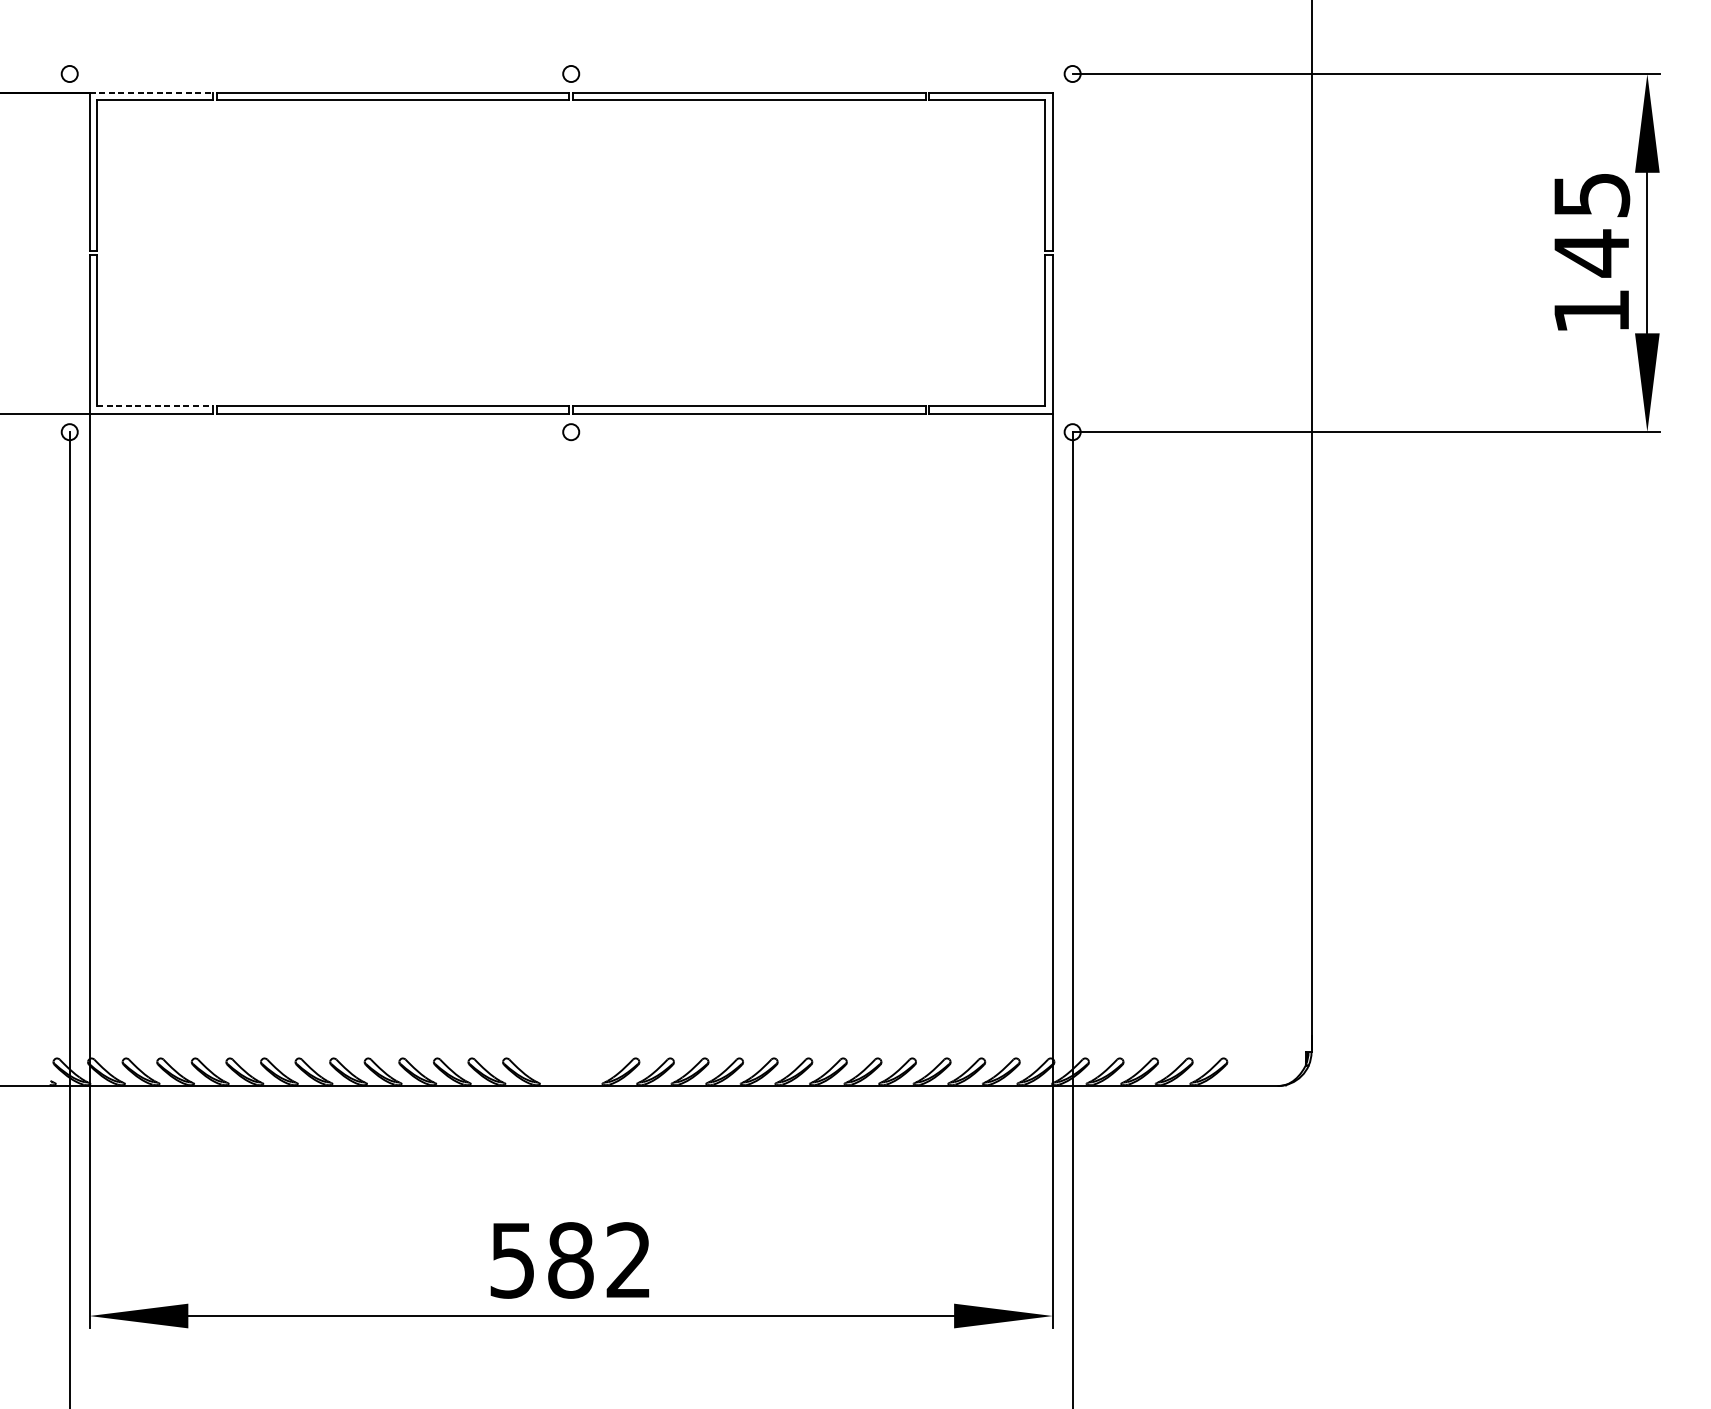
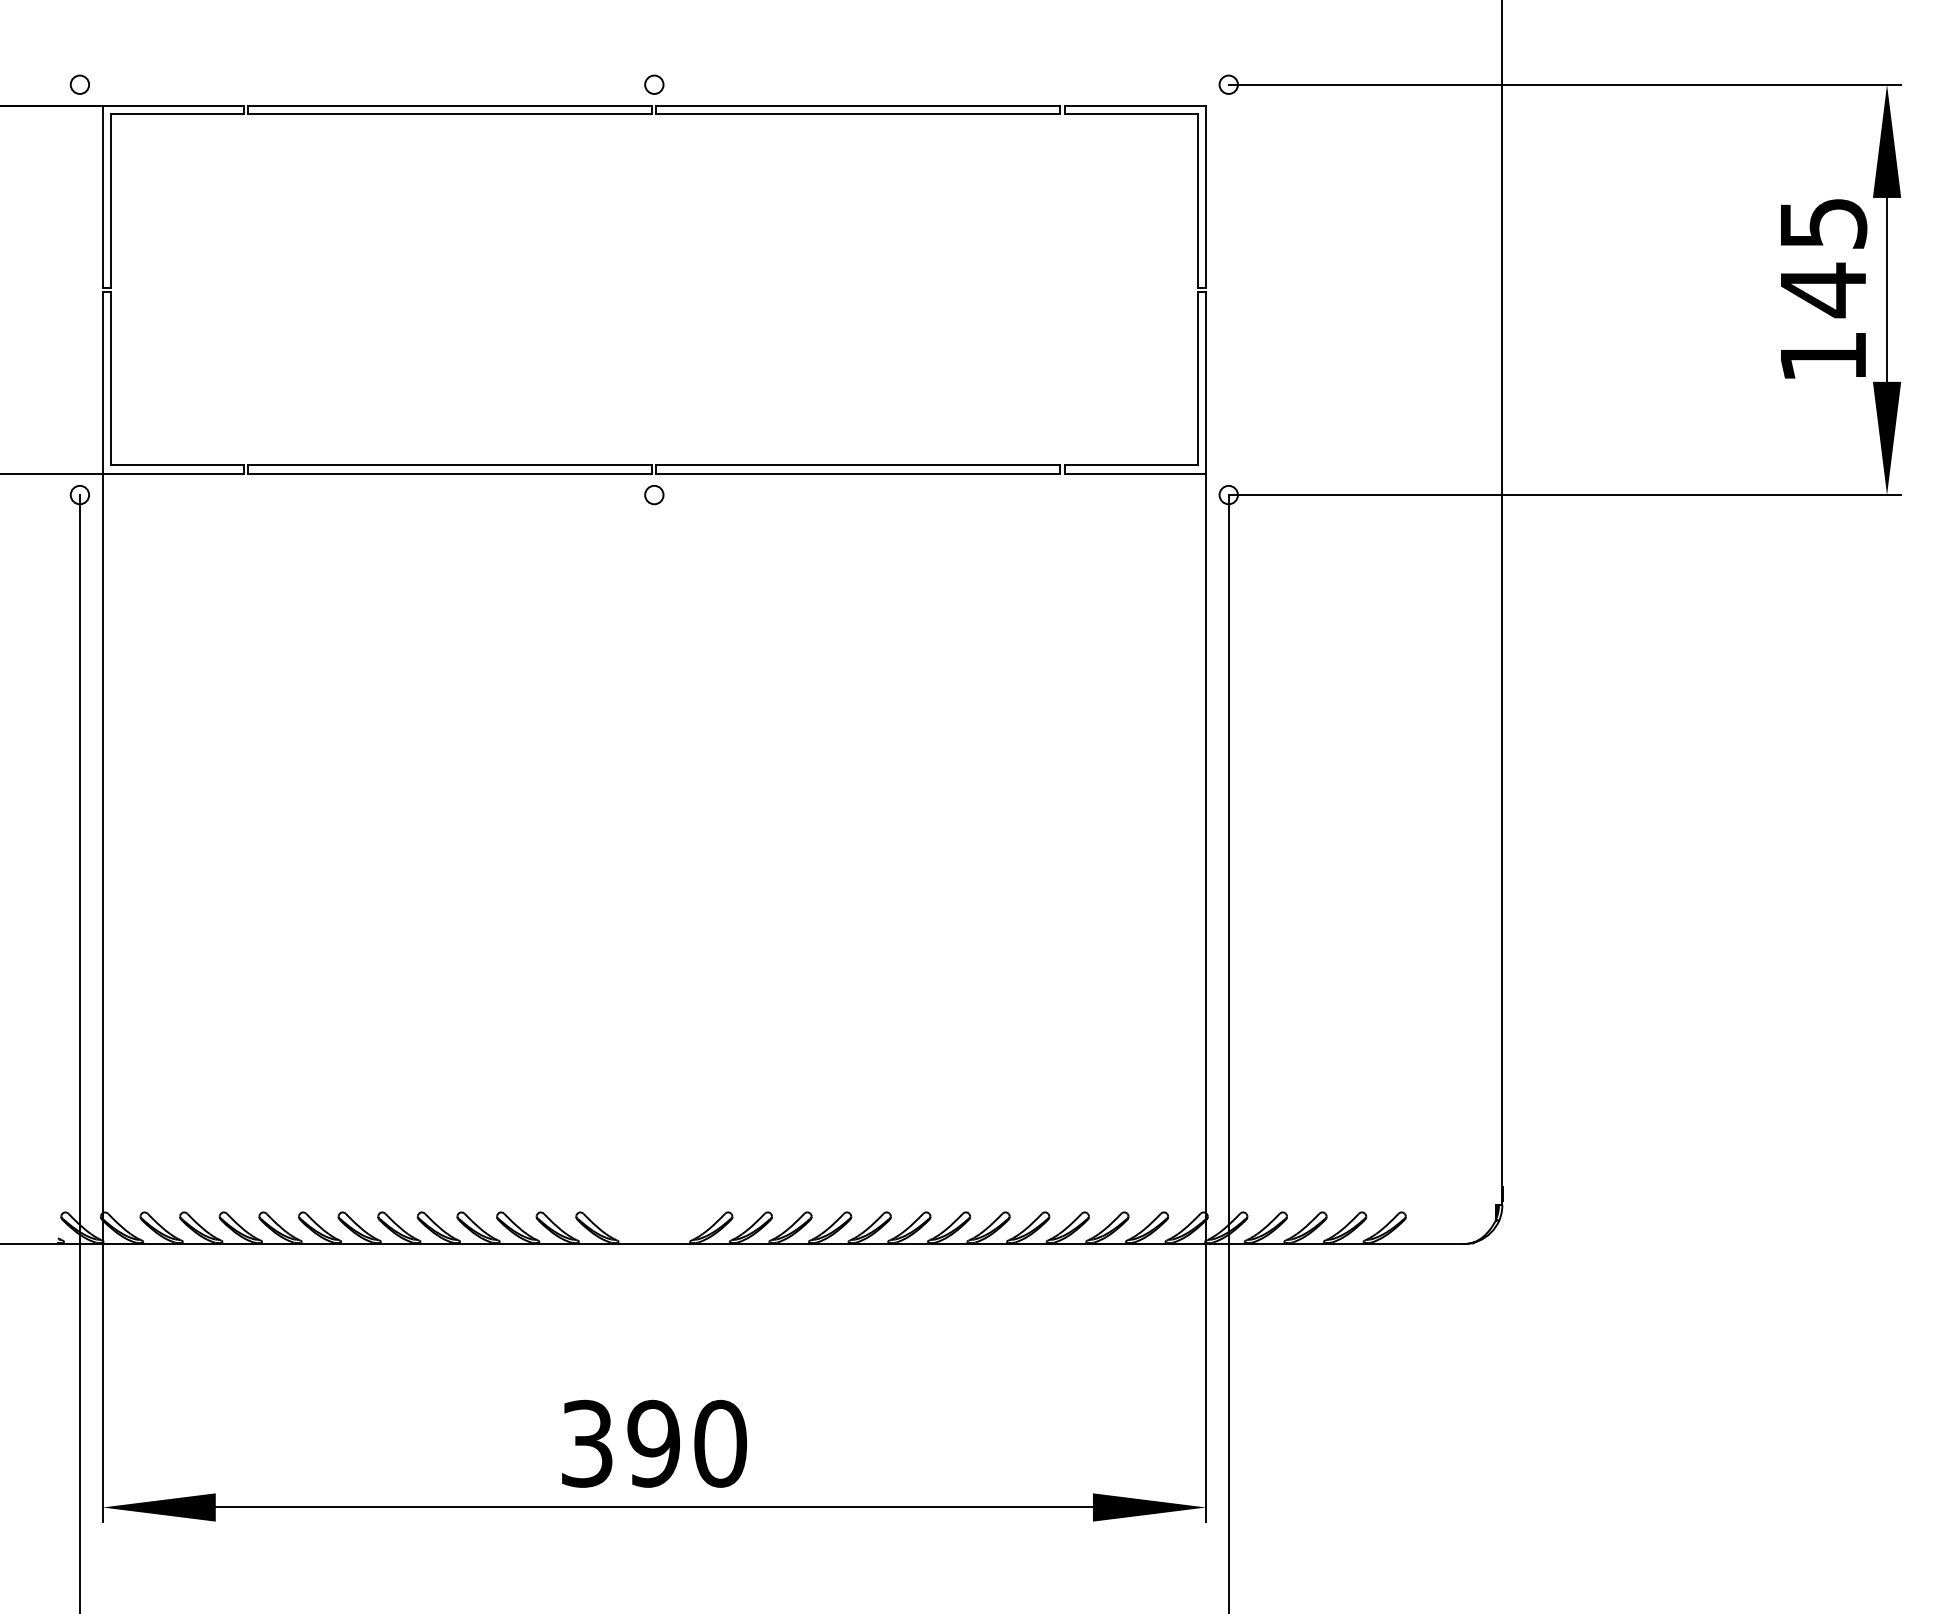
line: (151, 92) -> (173, 106), dashed -> solid
line: (155, 406) -> (178, 465), dashed -> solid
text: (571, 1260) -> (654, 1443), 582 -> 390

